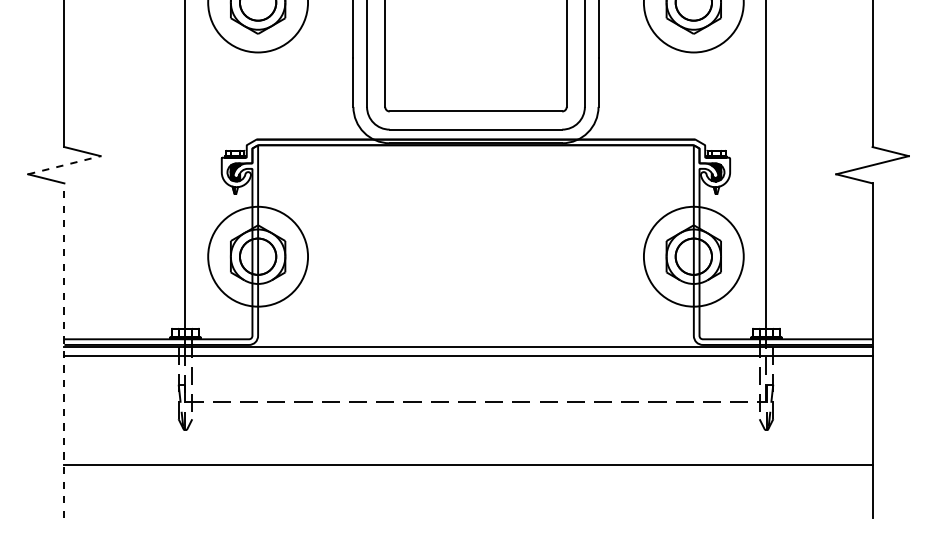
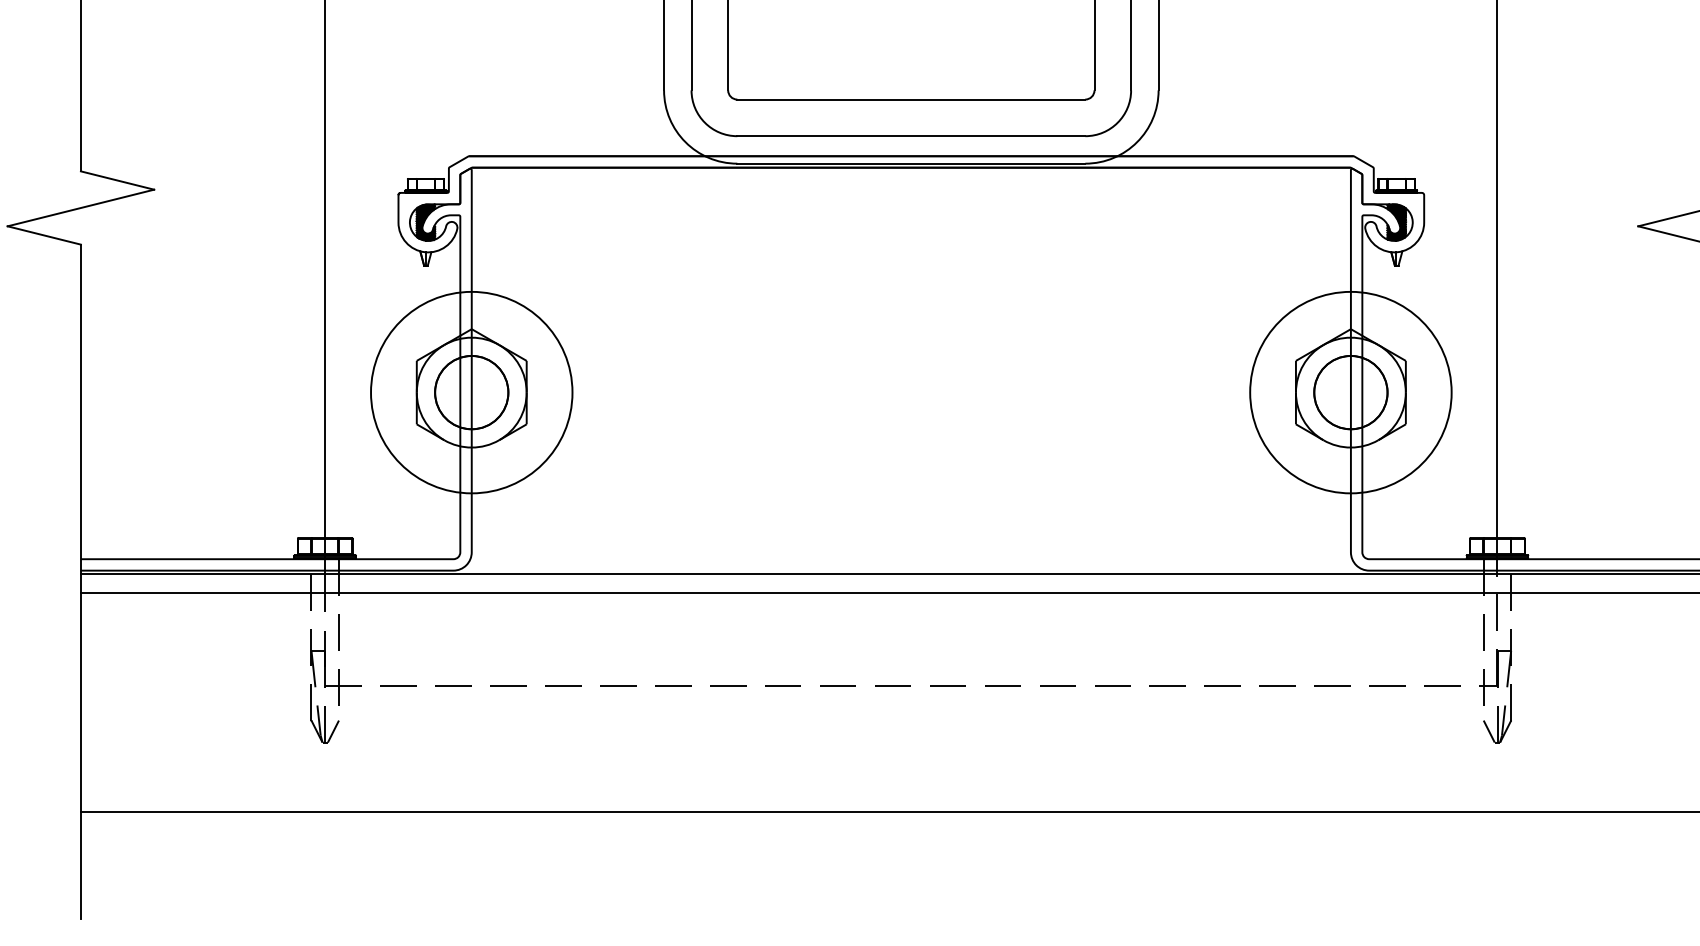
line: (64, 165) -> (81, 208), dashed -> solid
line: (64, 350) -> (81, 581), dashed -> solid

